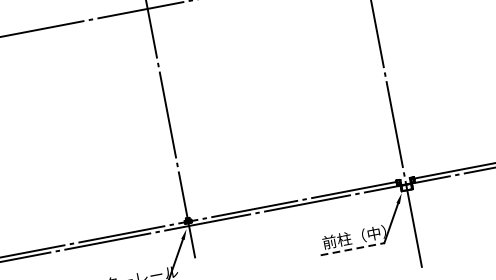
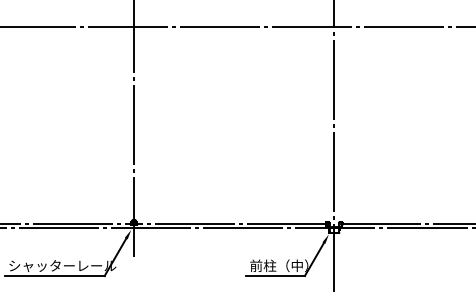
line: (353, 249) -> (276, 276), dashed -> solid

